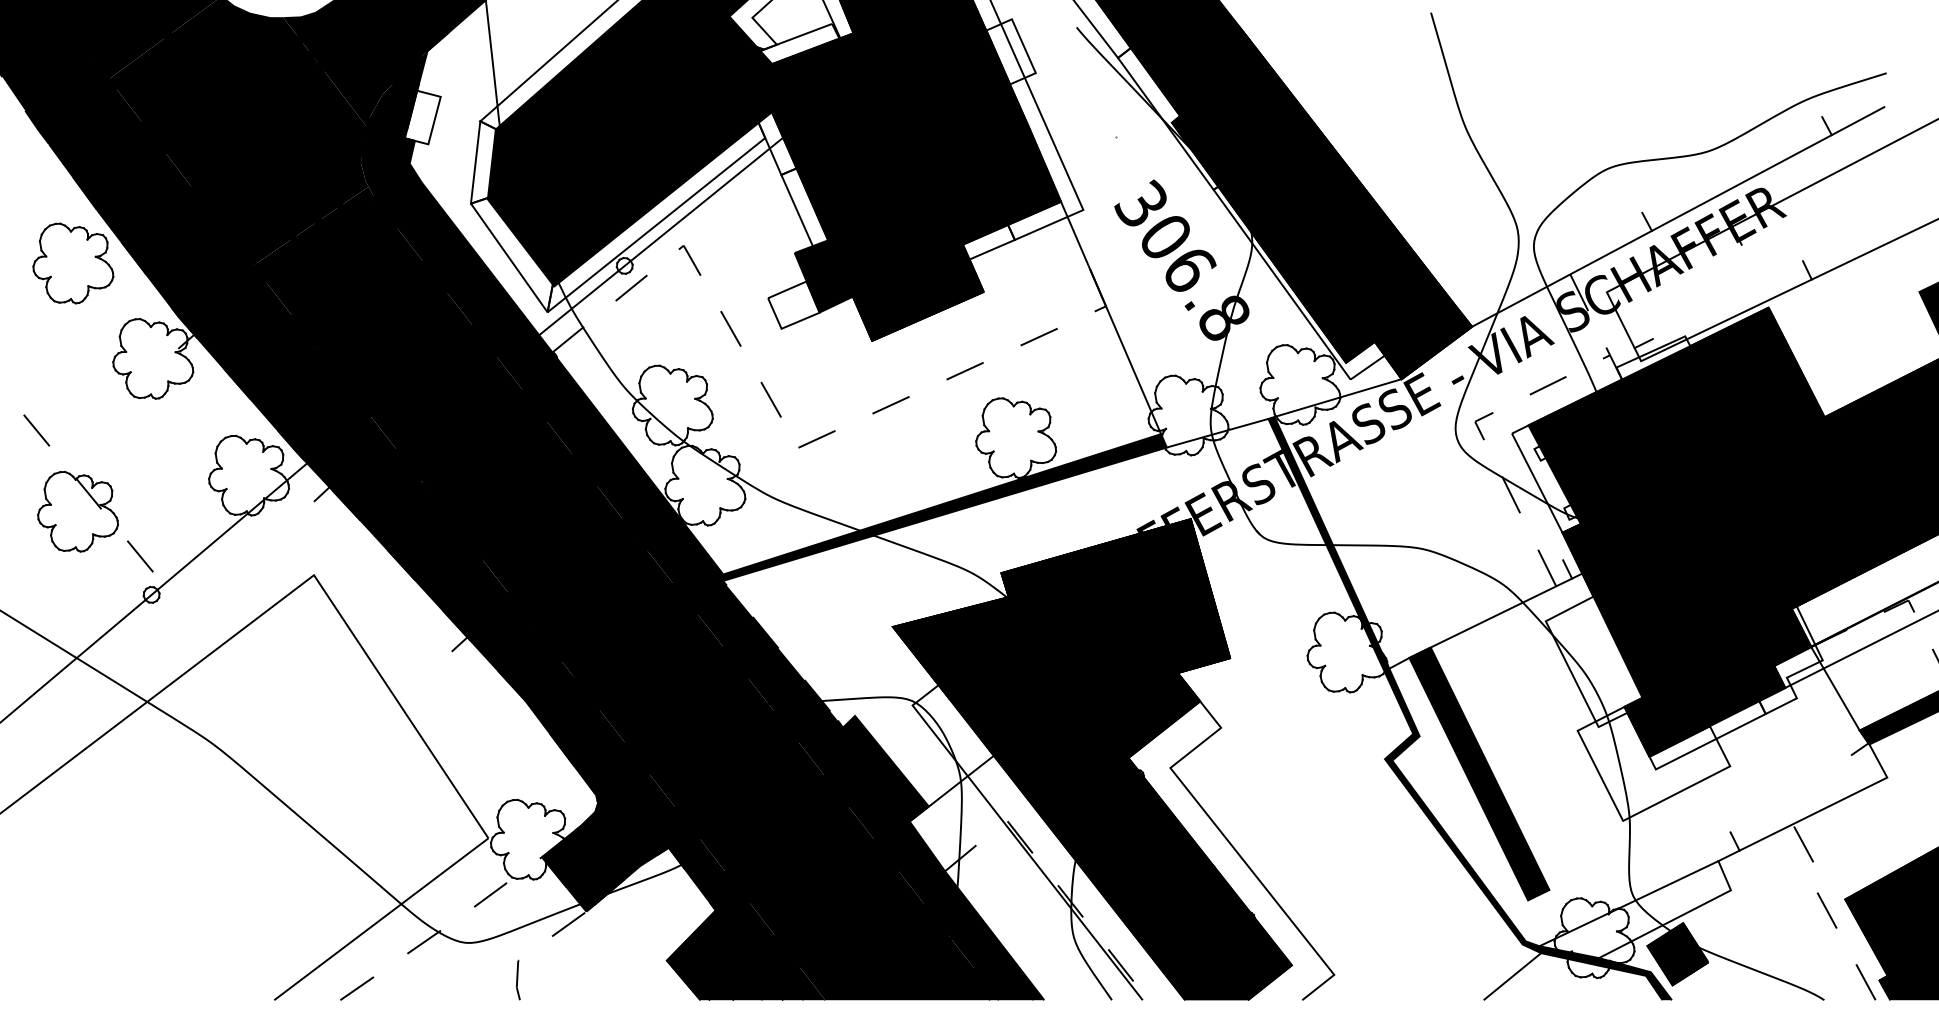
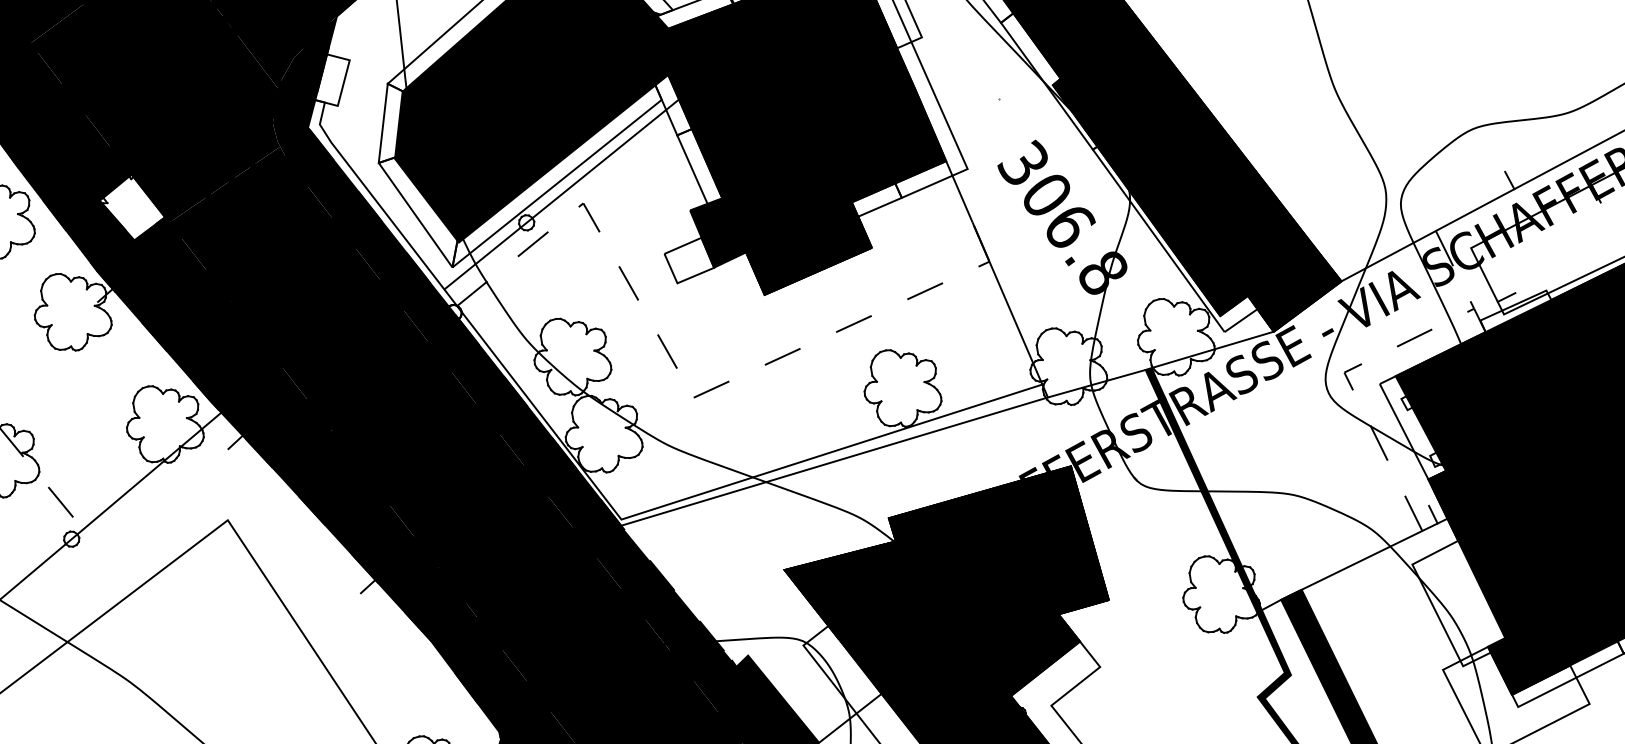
fill: (214, 249) -> (132, 207), removed
fill: (781, 359) -> (677, 312), removed

